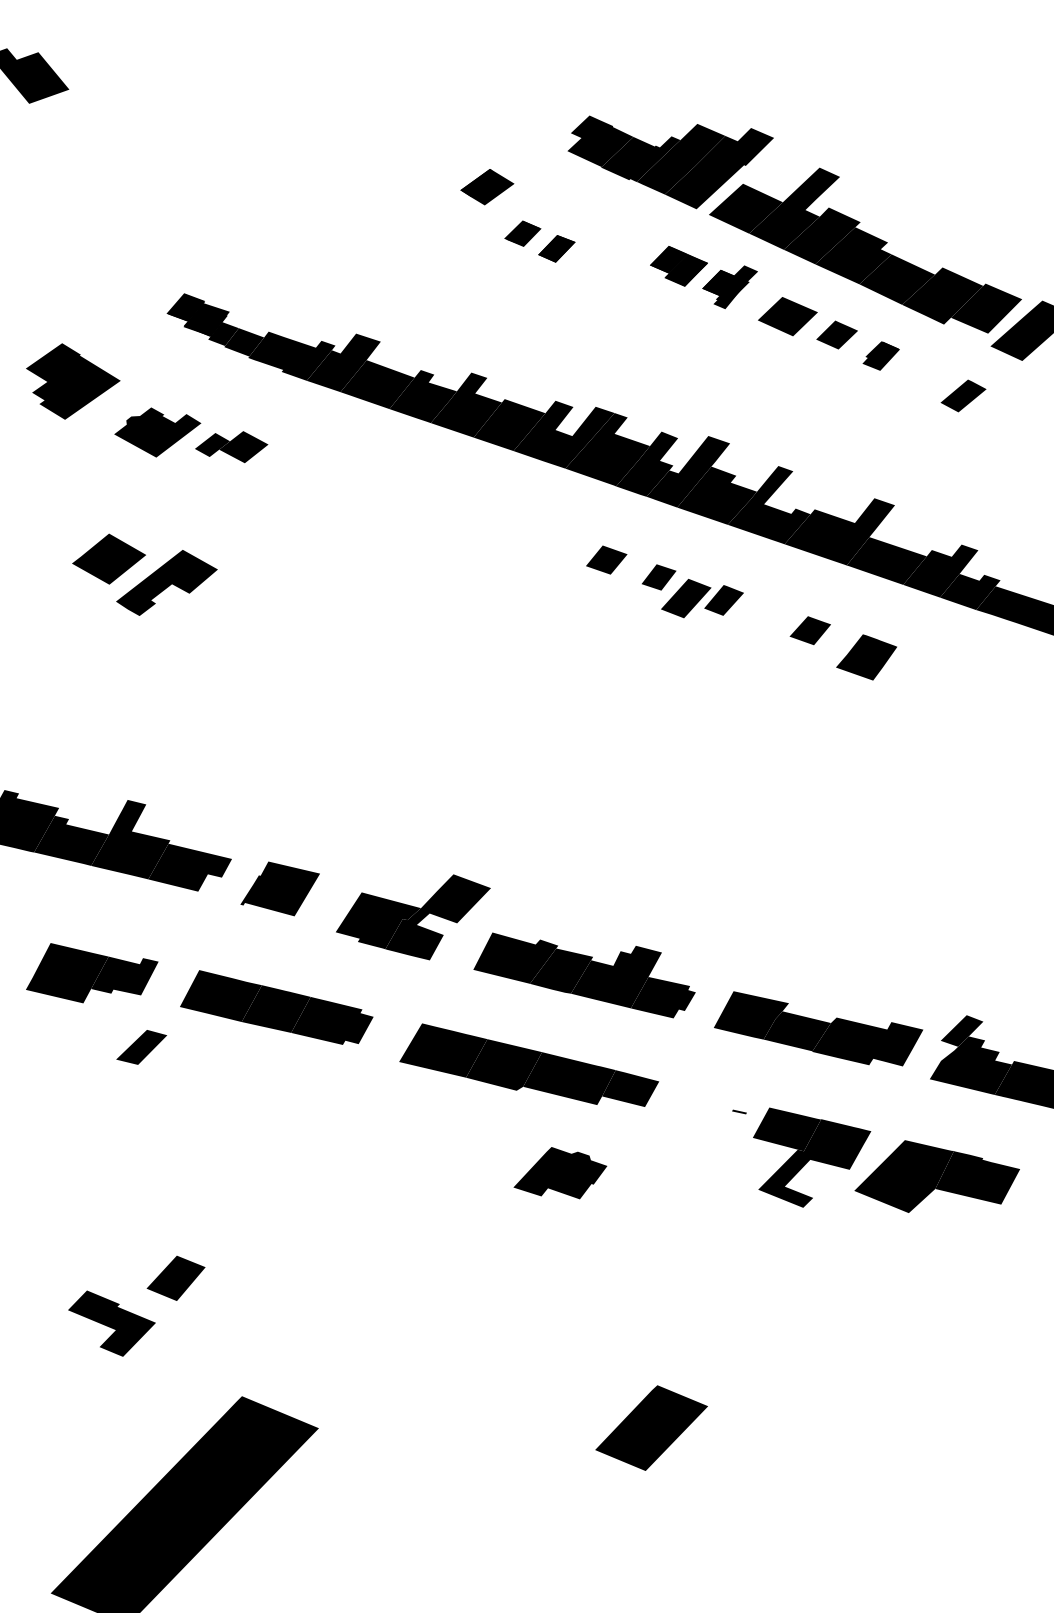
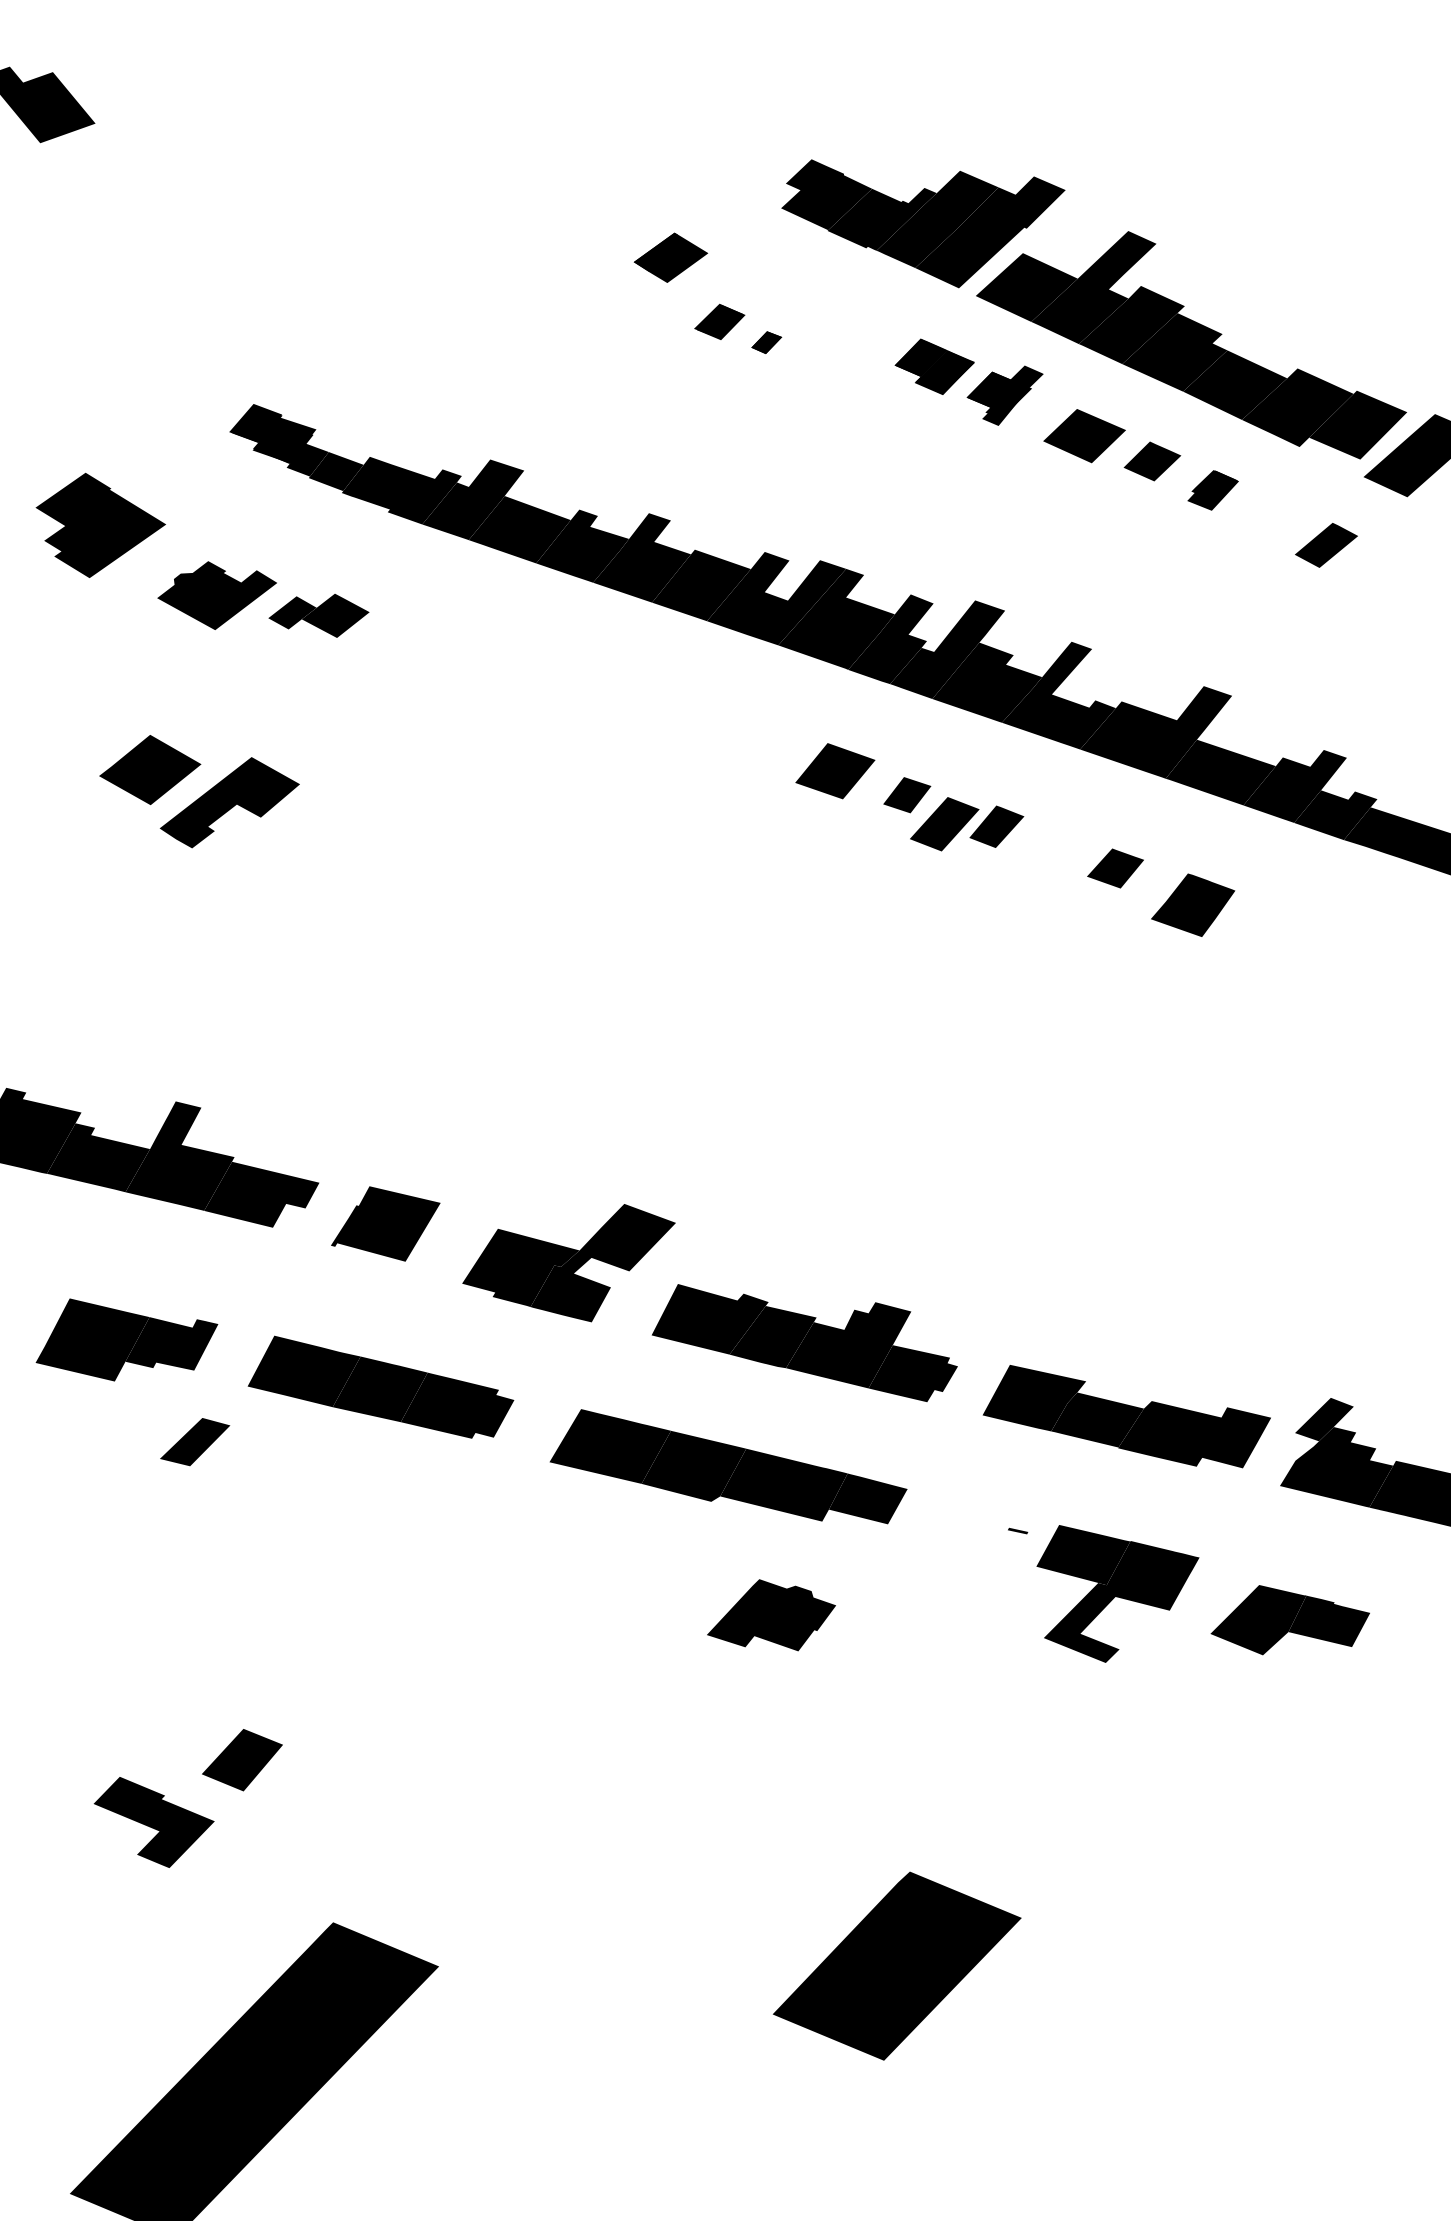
part: (556, 248) -> (766, 342), size x0.6
part: (606, 560) -> (834, 771), size x1.4
part: (937, 1176) -> (1290, 1620), size x0.7
part: (651, 1428) -> (896, 1966), size x1.6

